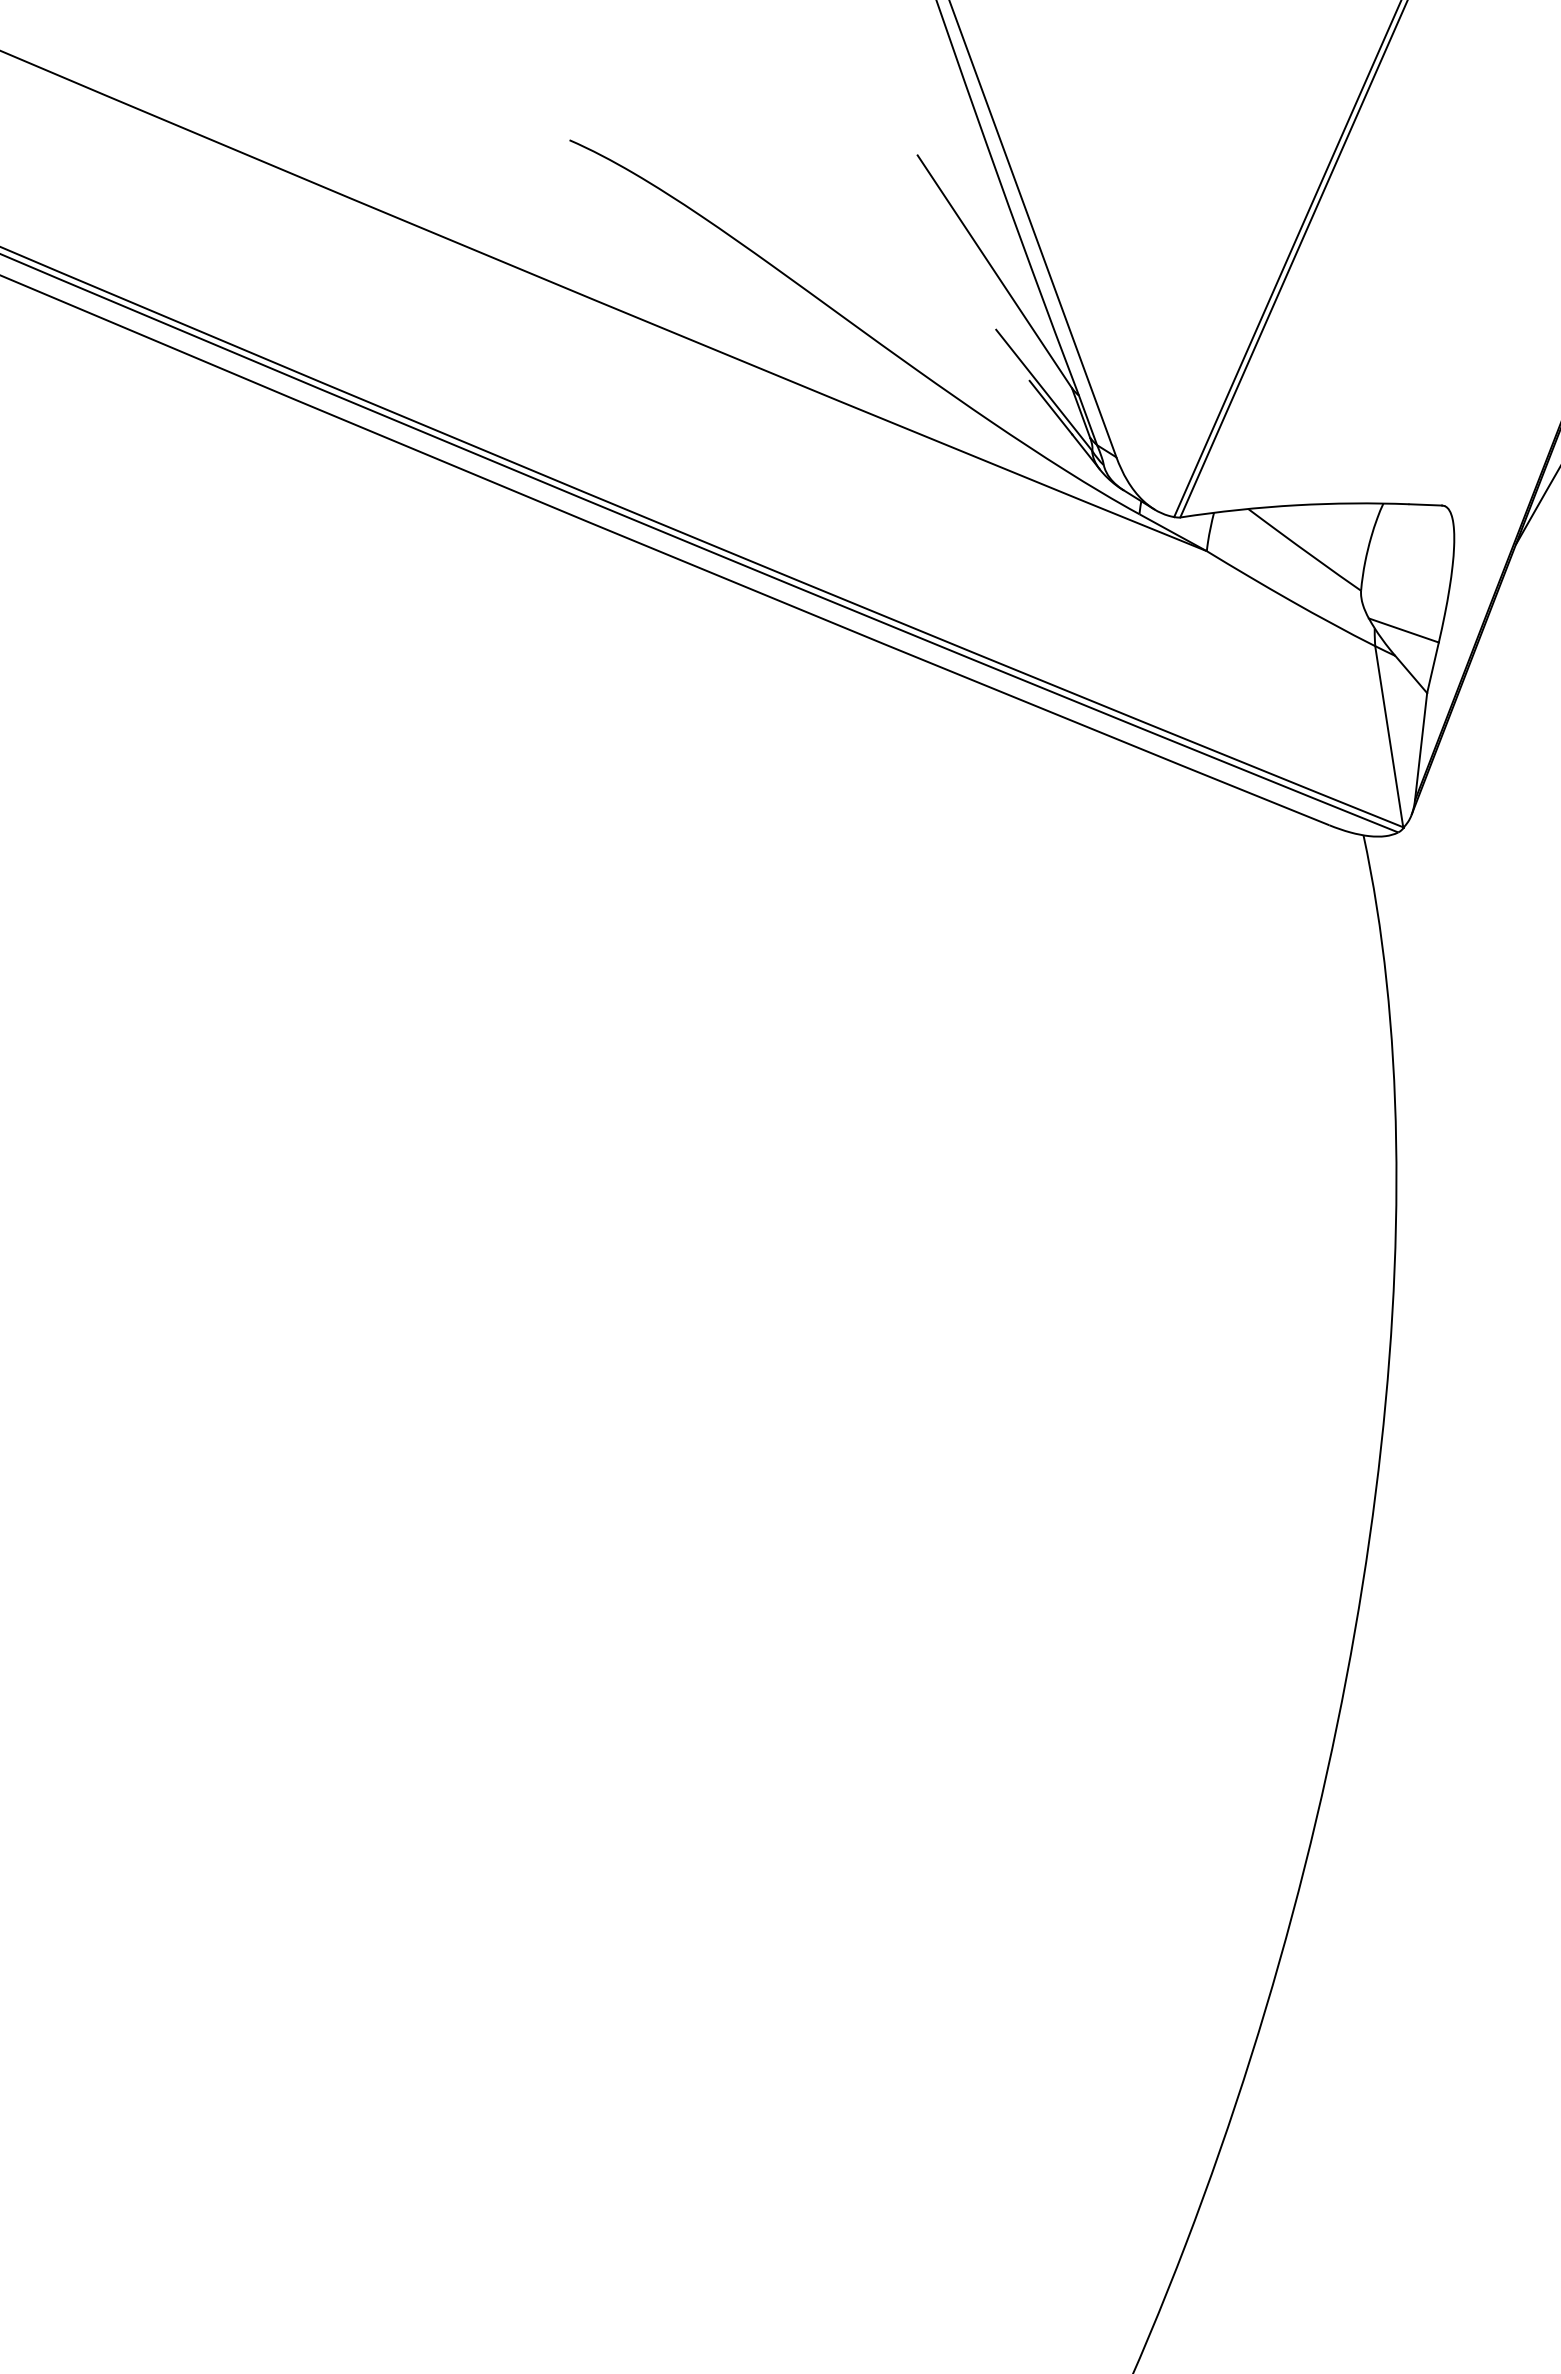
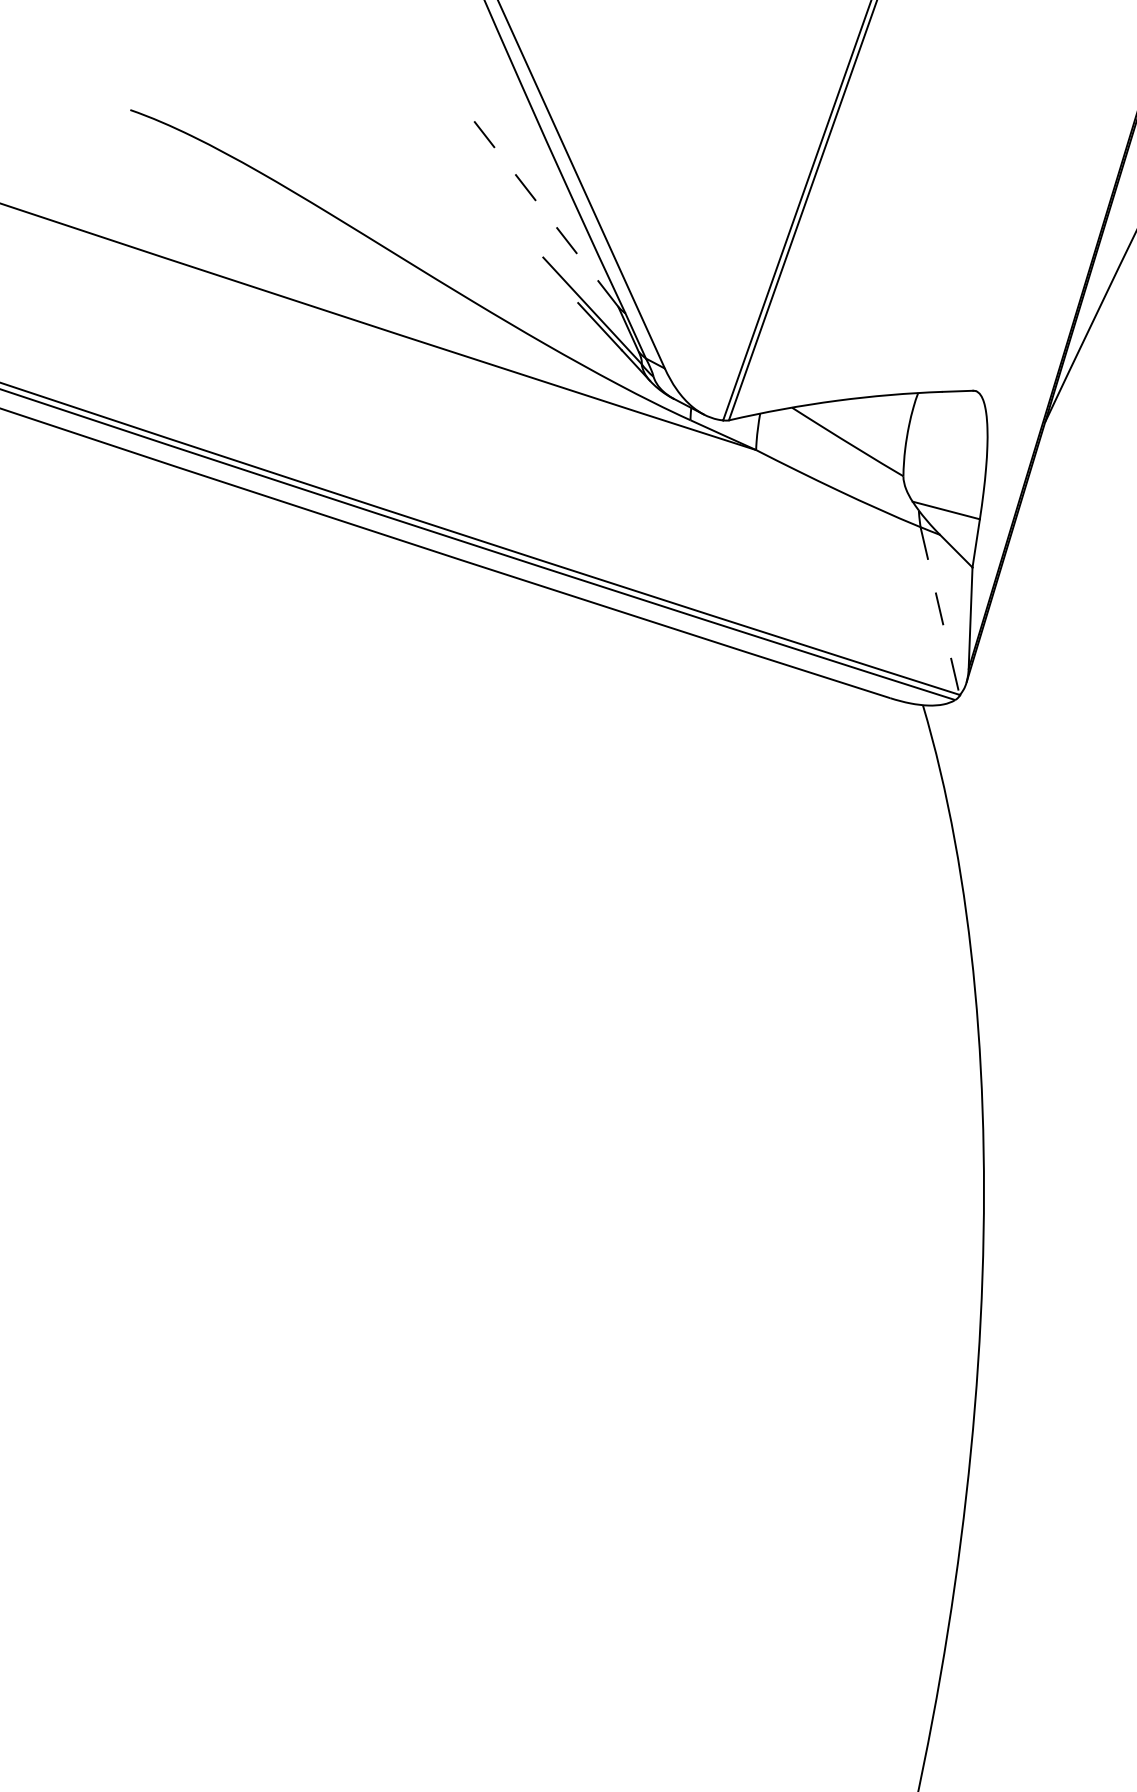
line: (994, 271) -> (537, 203), solid -> dashed
line: (1389, 737) -> (940, 611), solid -> dashed

